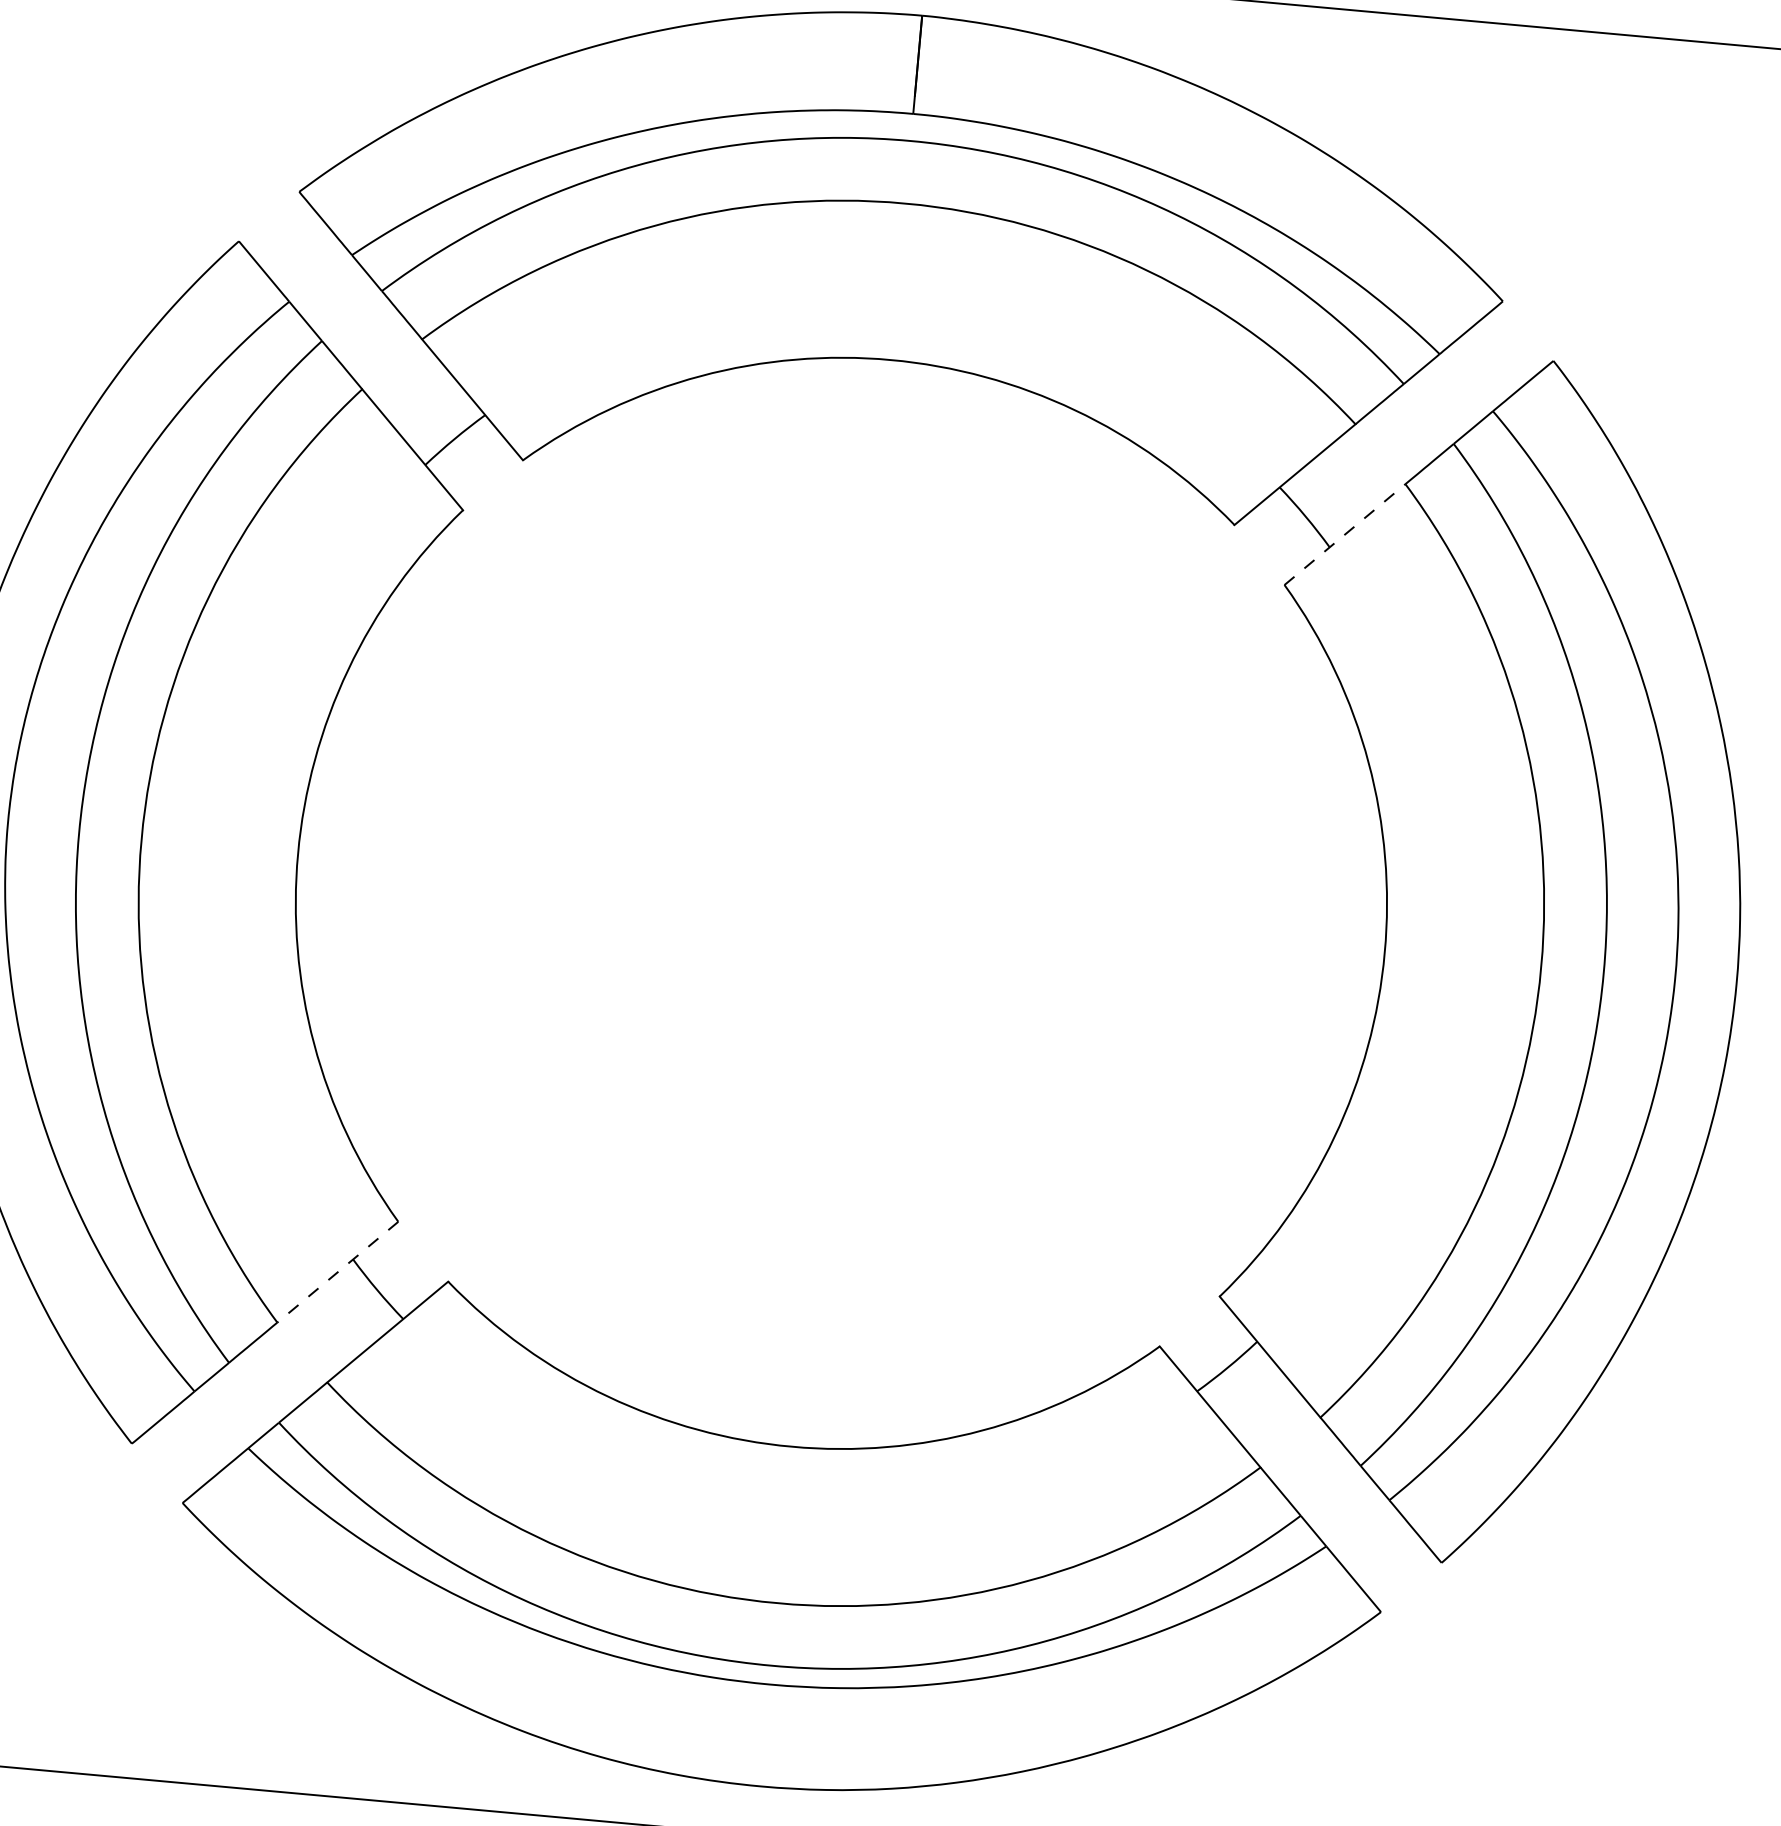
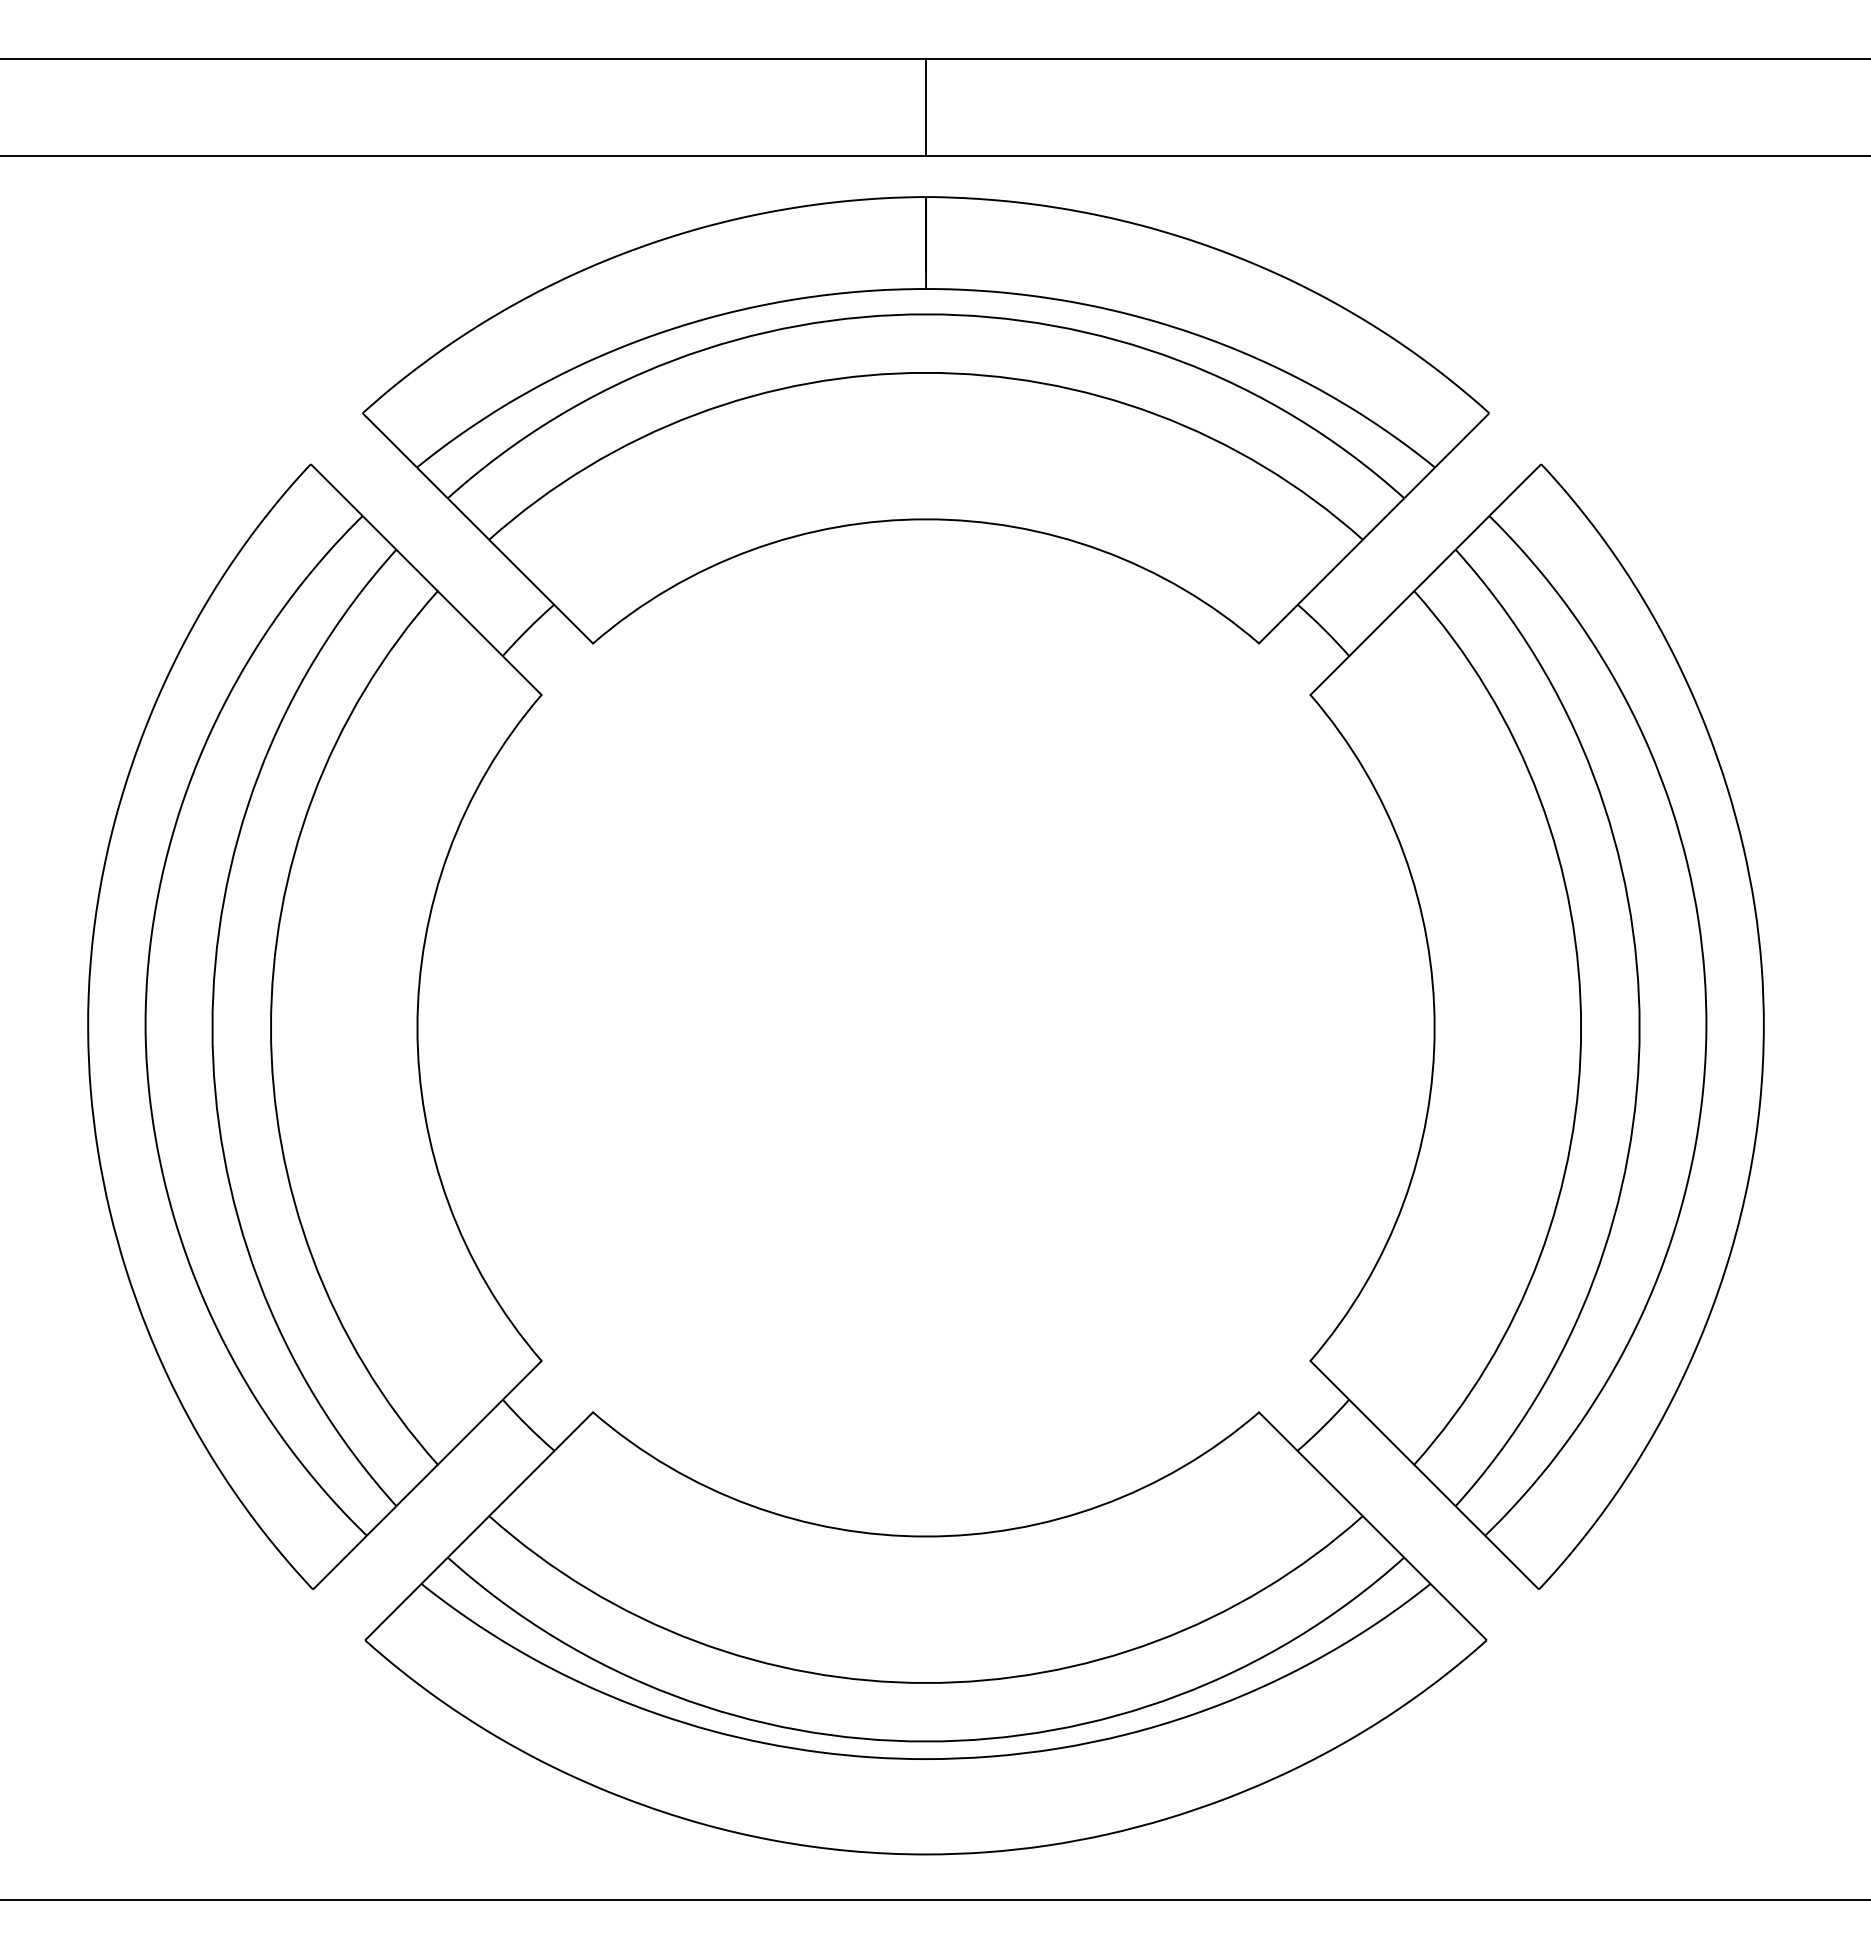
line: (1345, 534) -> (1362, 642), dashed -> solid
line: (337, 1272) -> (489, 1413), dashed -> solid

